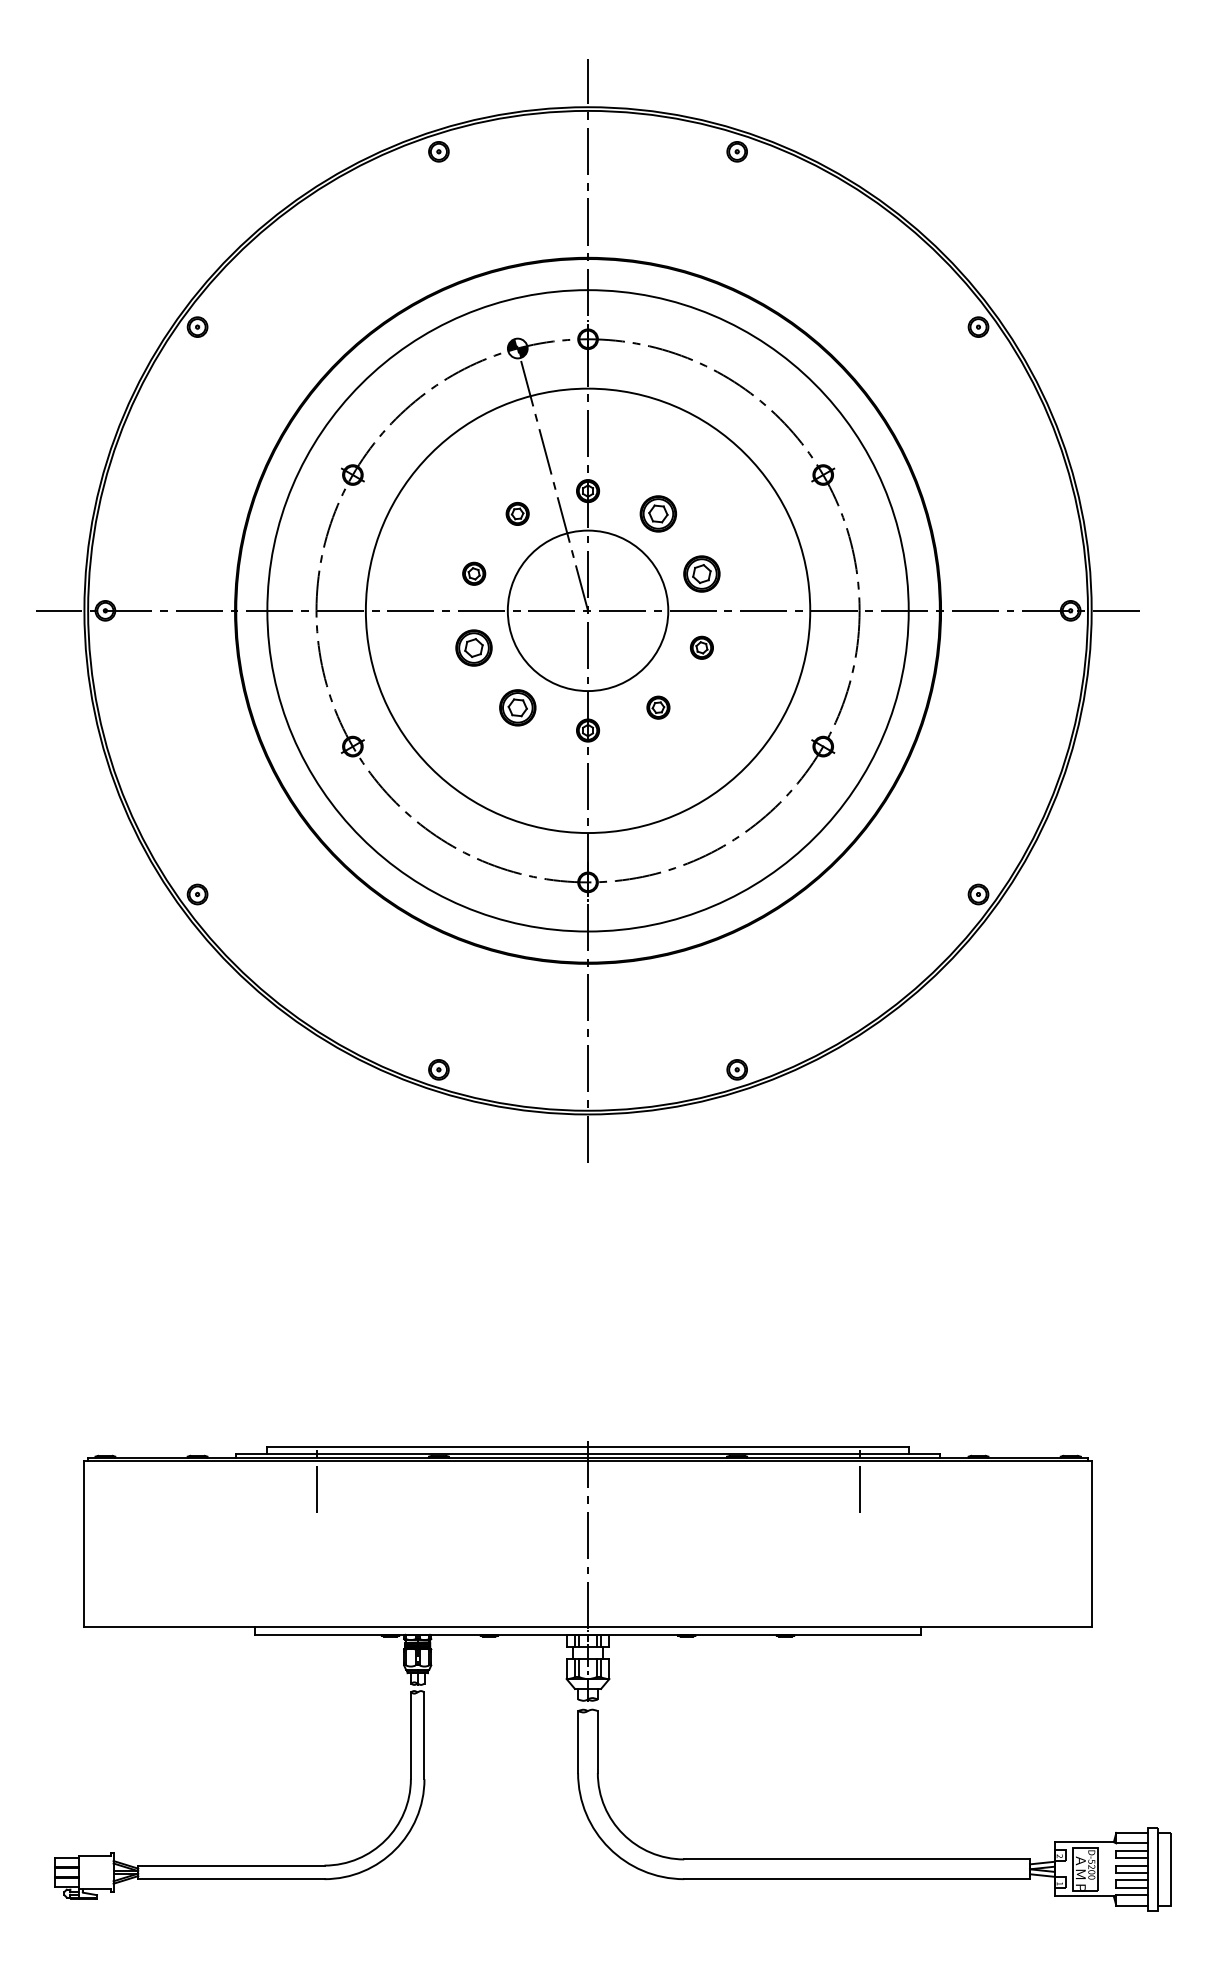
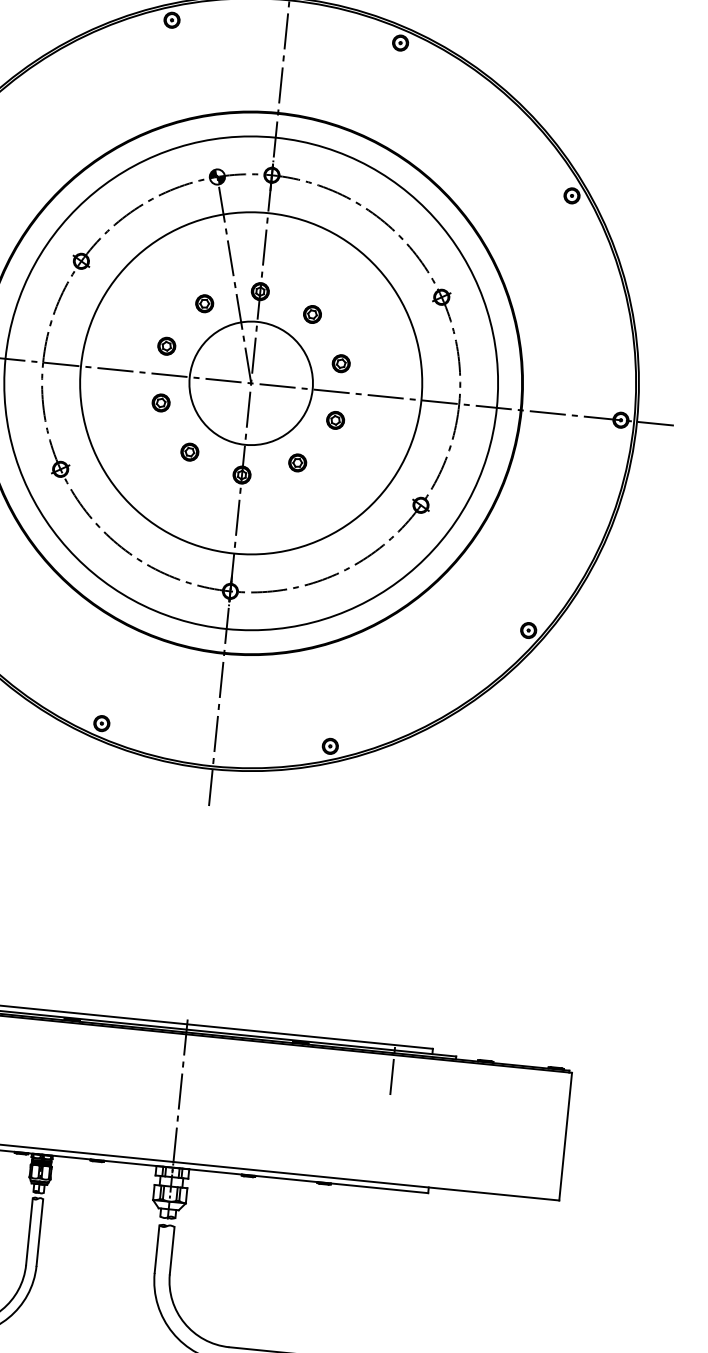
part: (658, 513) -> (312, 314), size x0.62
part: (701, 573) -> (340, 363), size x0.62
part: (474, 647) -> (161, 402), size x0.62
part: (517, 707) -> (189, 452), size x0.62

